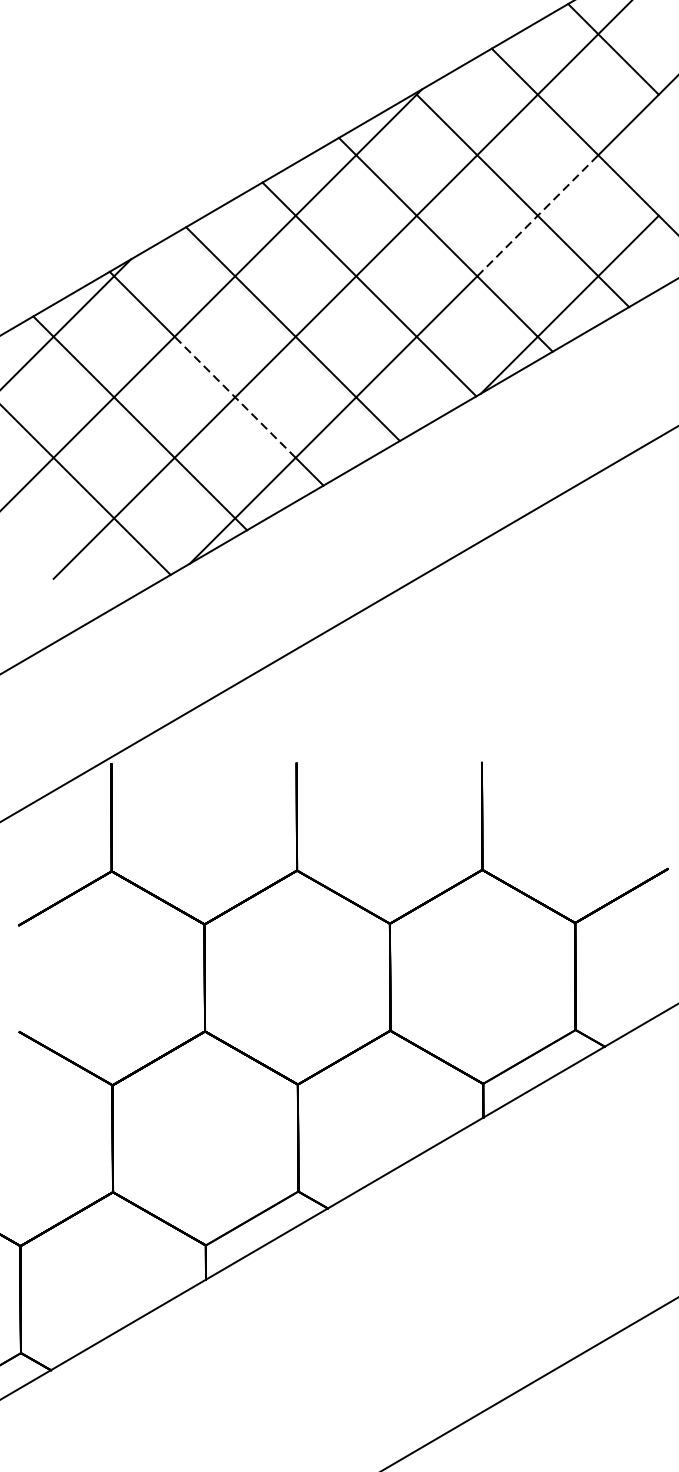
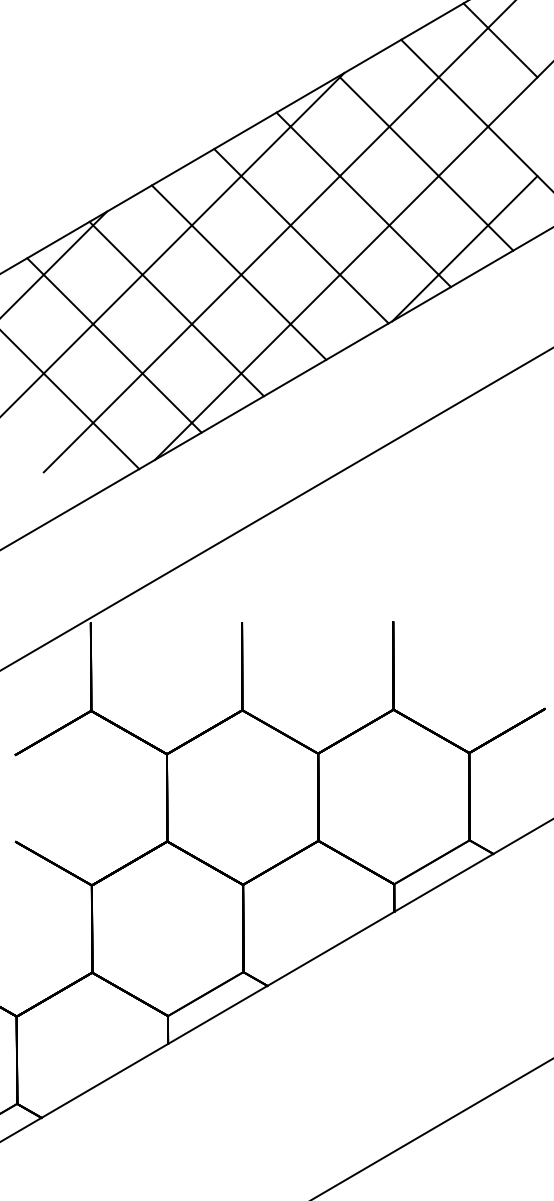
line: (537, 216) -> (438, 176), dashed -> solid
line: (234, 397) -> (191, 324), dashed -> solid

